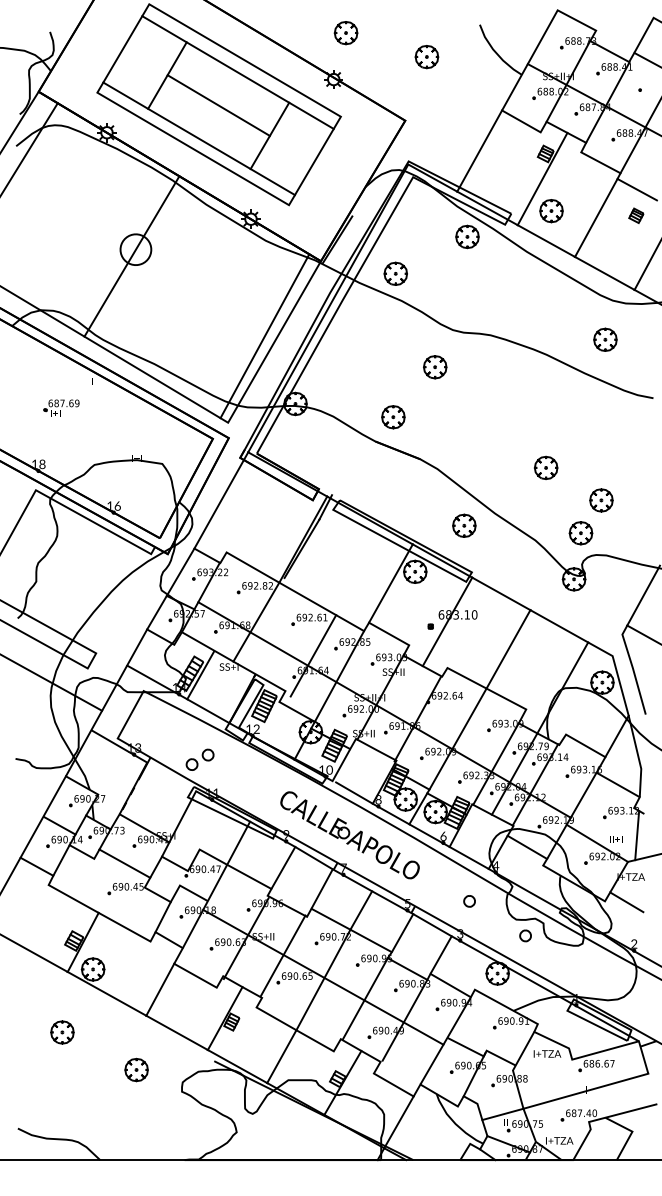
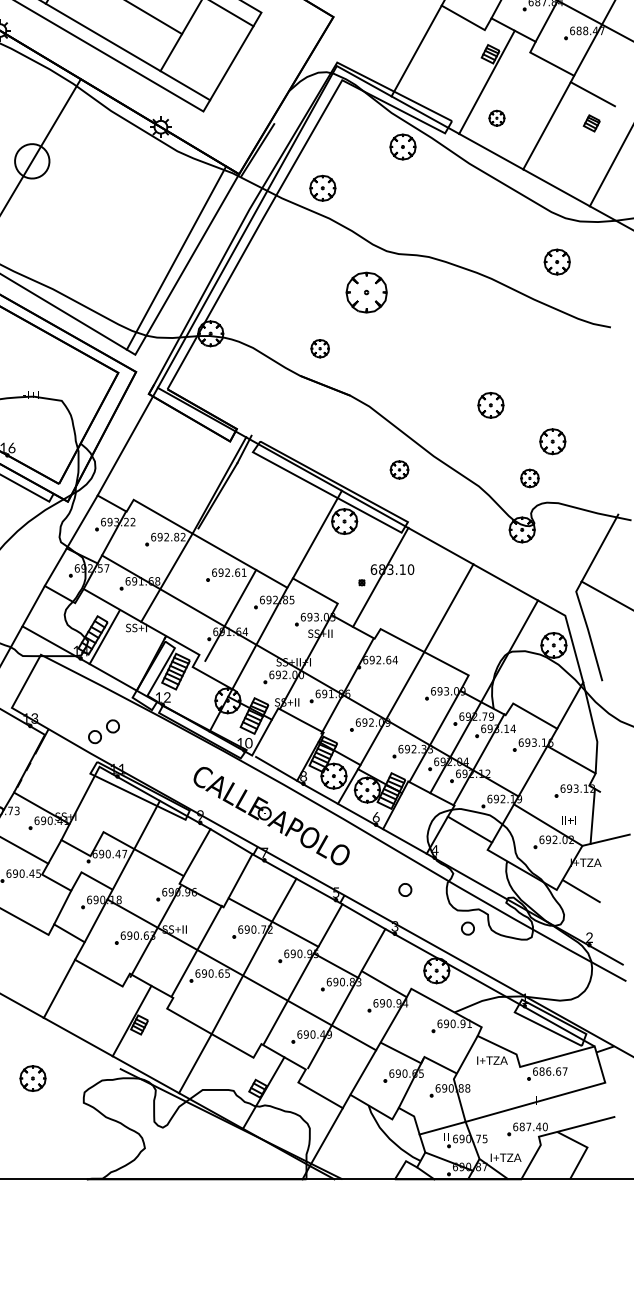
part: (551, 211) -> (496, 118), size x0.6
part: (435, 367) -> (367, 293), size x1.6
part: (393, 417) -> (320, 348), size x0.7
part: (464, 525) -> (399, 469), size x0.7
part: (580, 533) -> (529, 478), size x0.7

